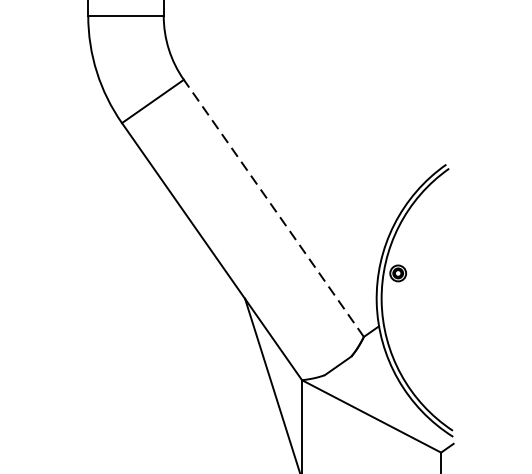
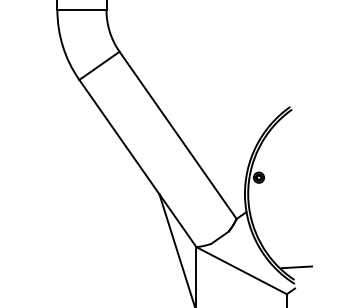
line: (272, 207) -> (177, 134), dashed -> solid
line: (455, 411) -> (296, 267), added

